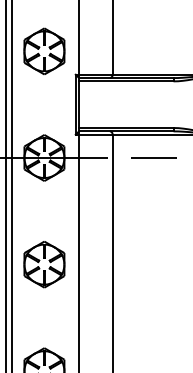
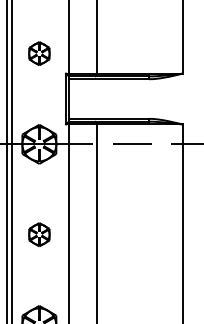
part: (44, 51) -> (39, 53), size x0.6
part: (44, 264) -> (39, 234), size x0.6

